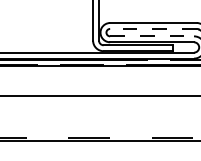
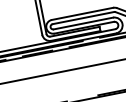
line: (152, 28) -> (82, 17), dashed -> solid
line: (152, 36) -> (83, 23), dashed -> solid

